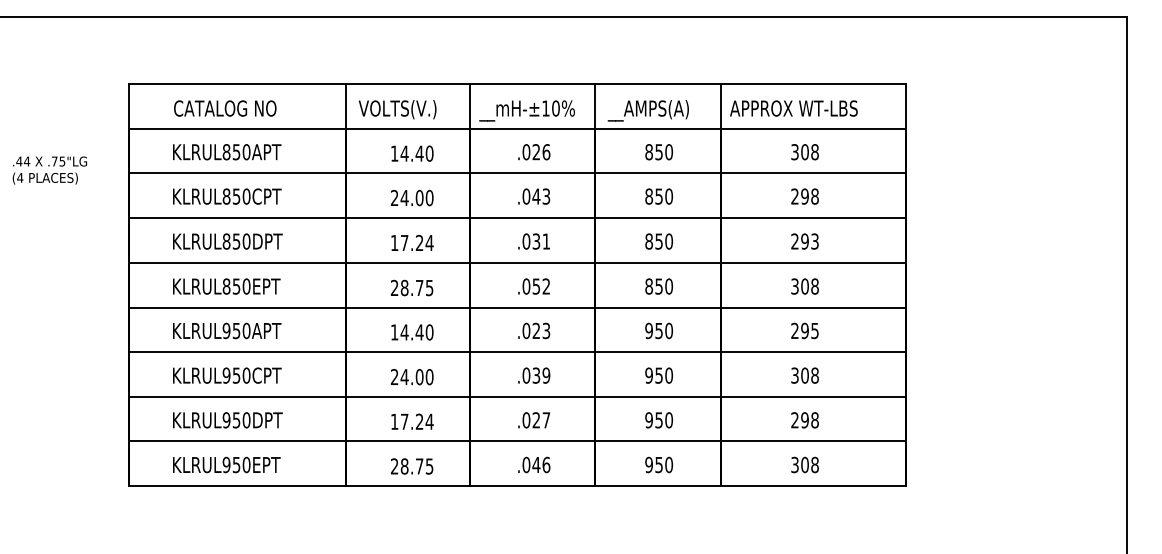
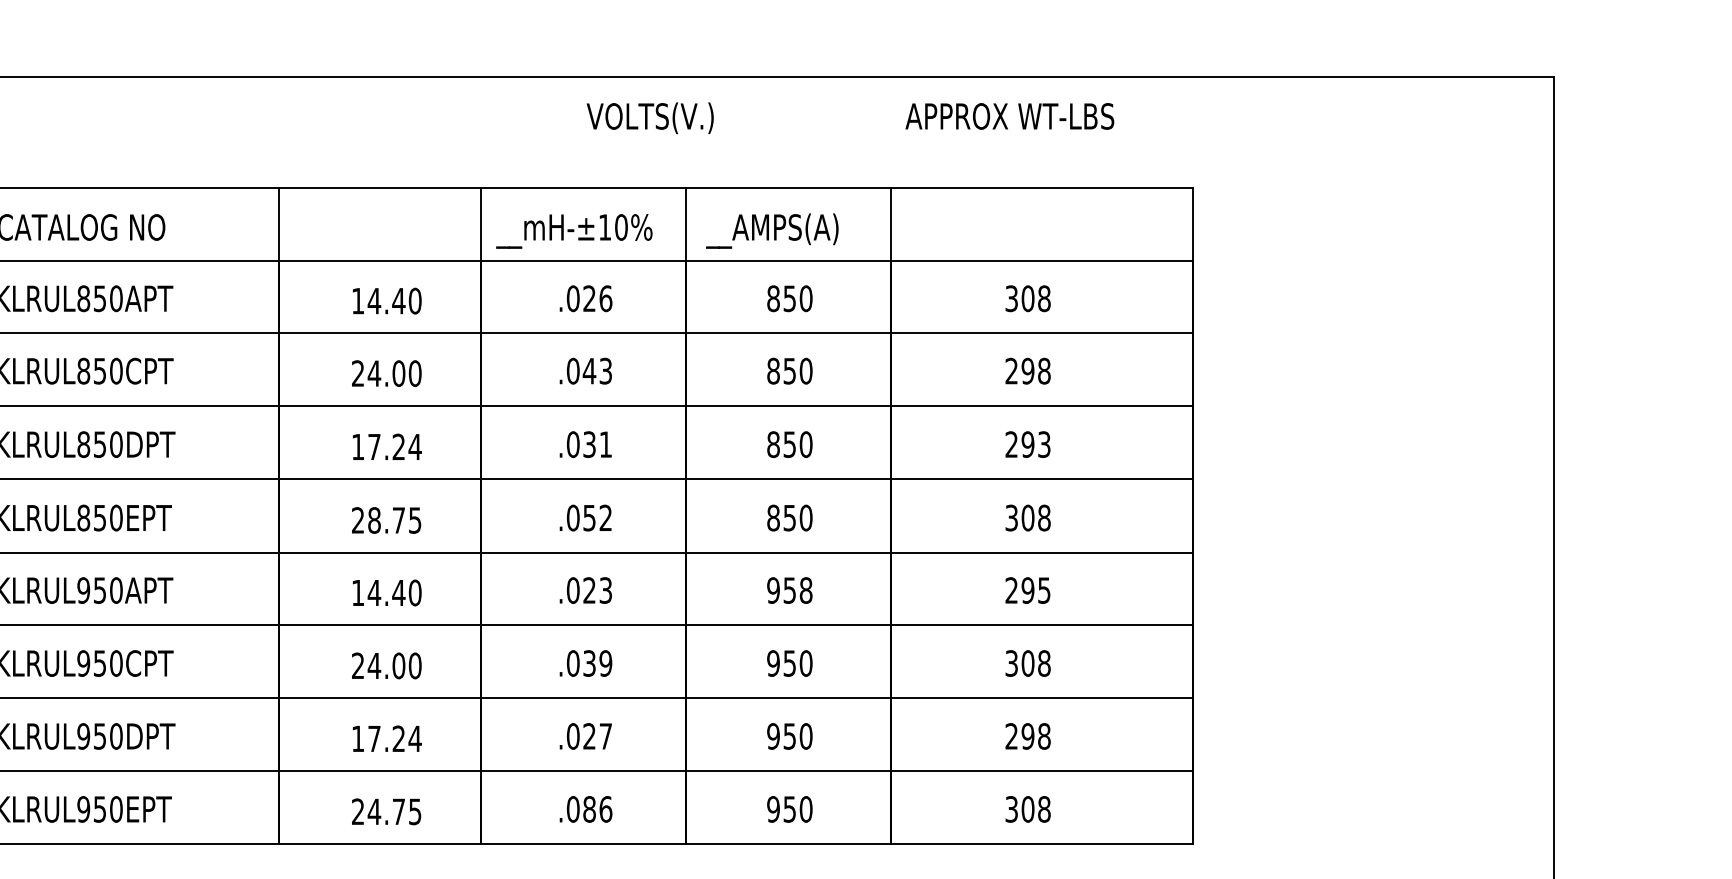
text: (793, 108) -> (1009, 116), moved
text: (397, 109) -> (650, 117), moved
text: (668, 330) -> (805, 589), 950 -> 958
text: (536, 464) -> (589, 808), .046 -> .086
text: (404, 466) -> (374, 811), 28.75 -> 24.75

